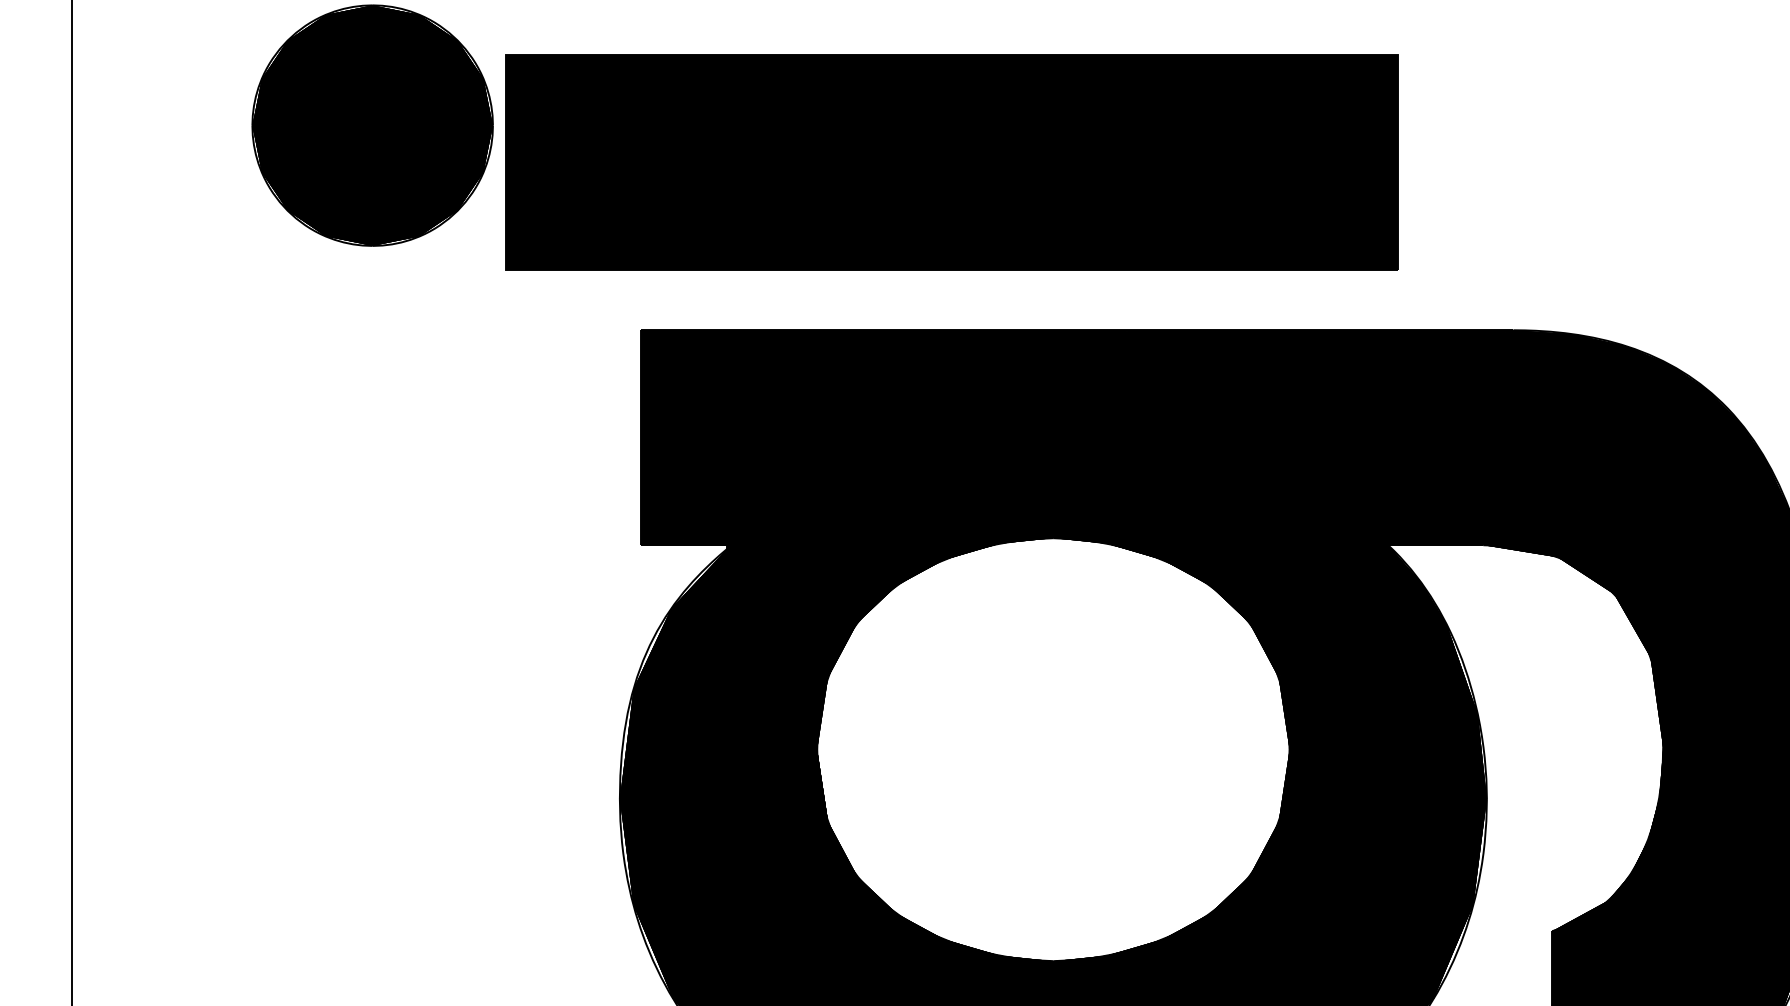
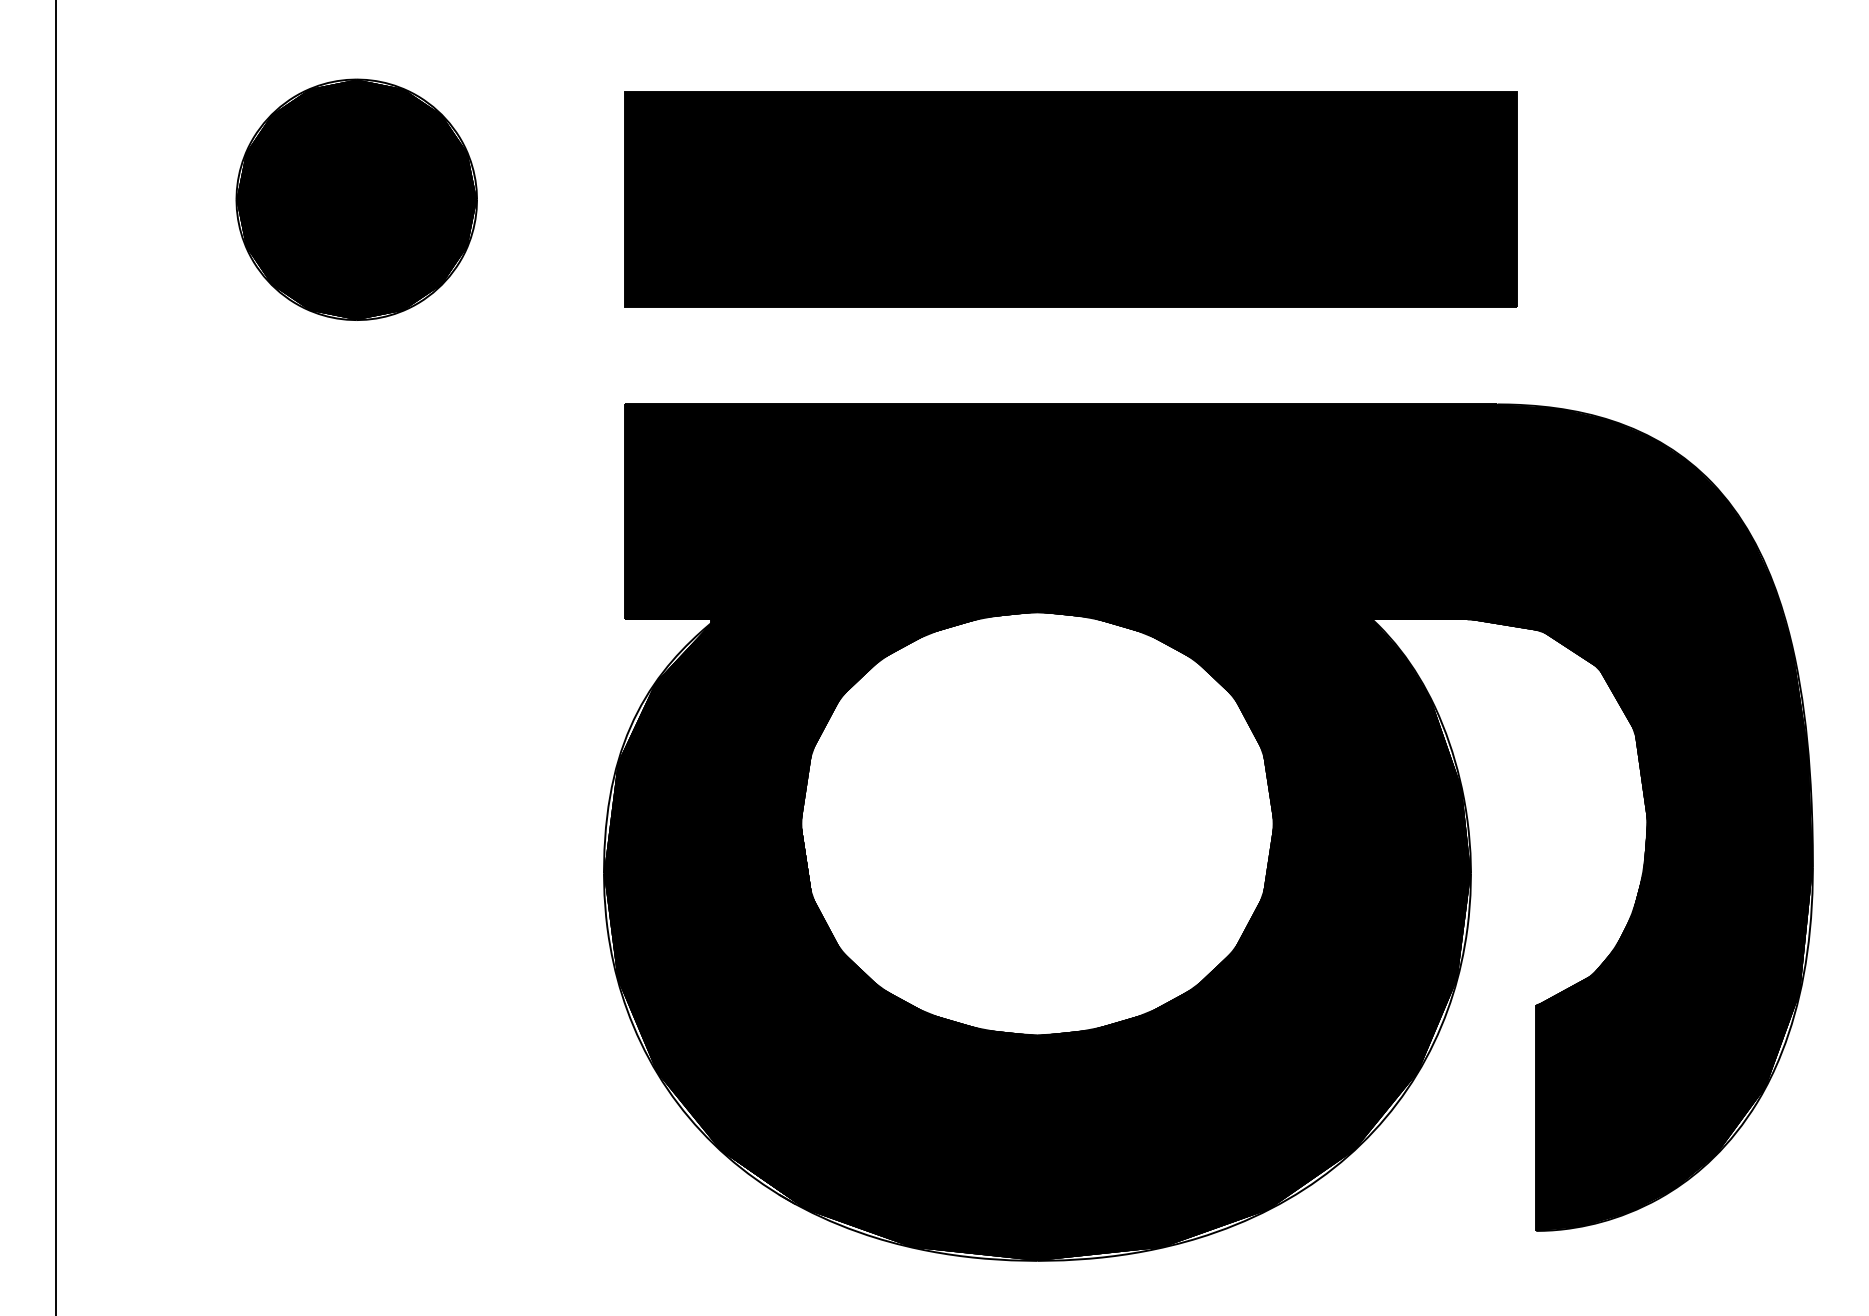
part: (951, 162) -> (1070, 199), moved

